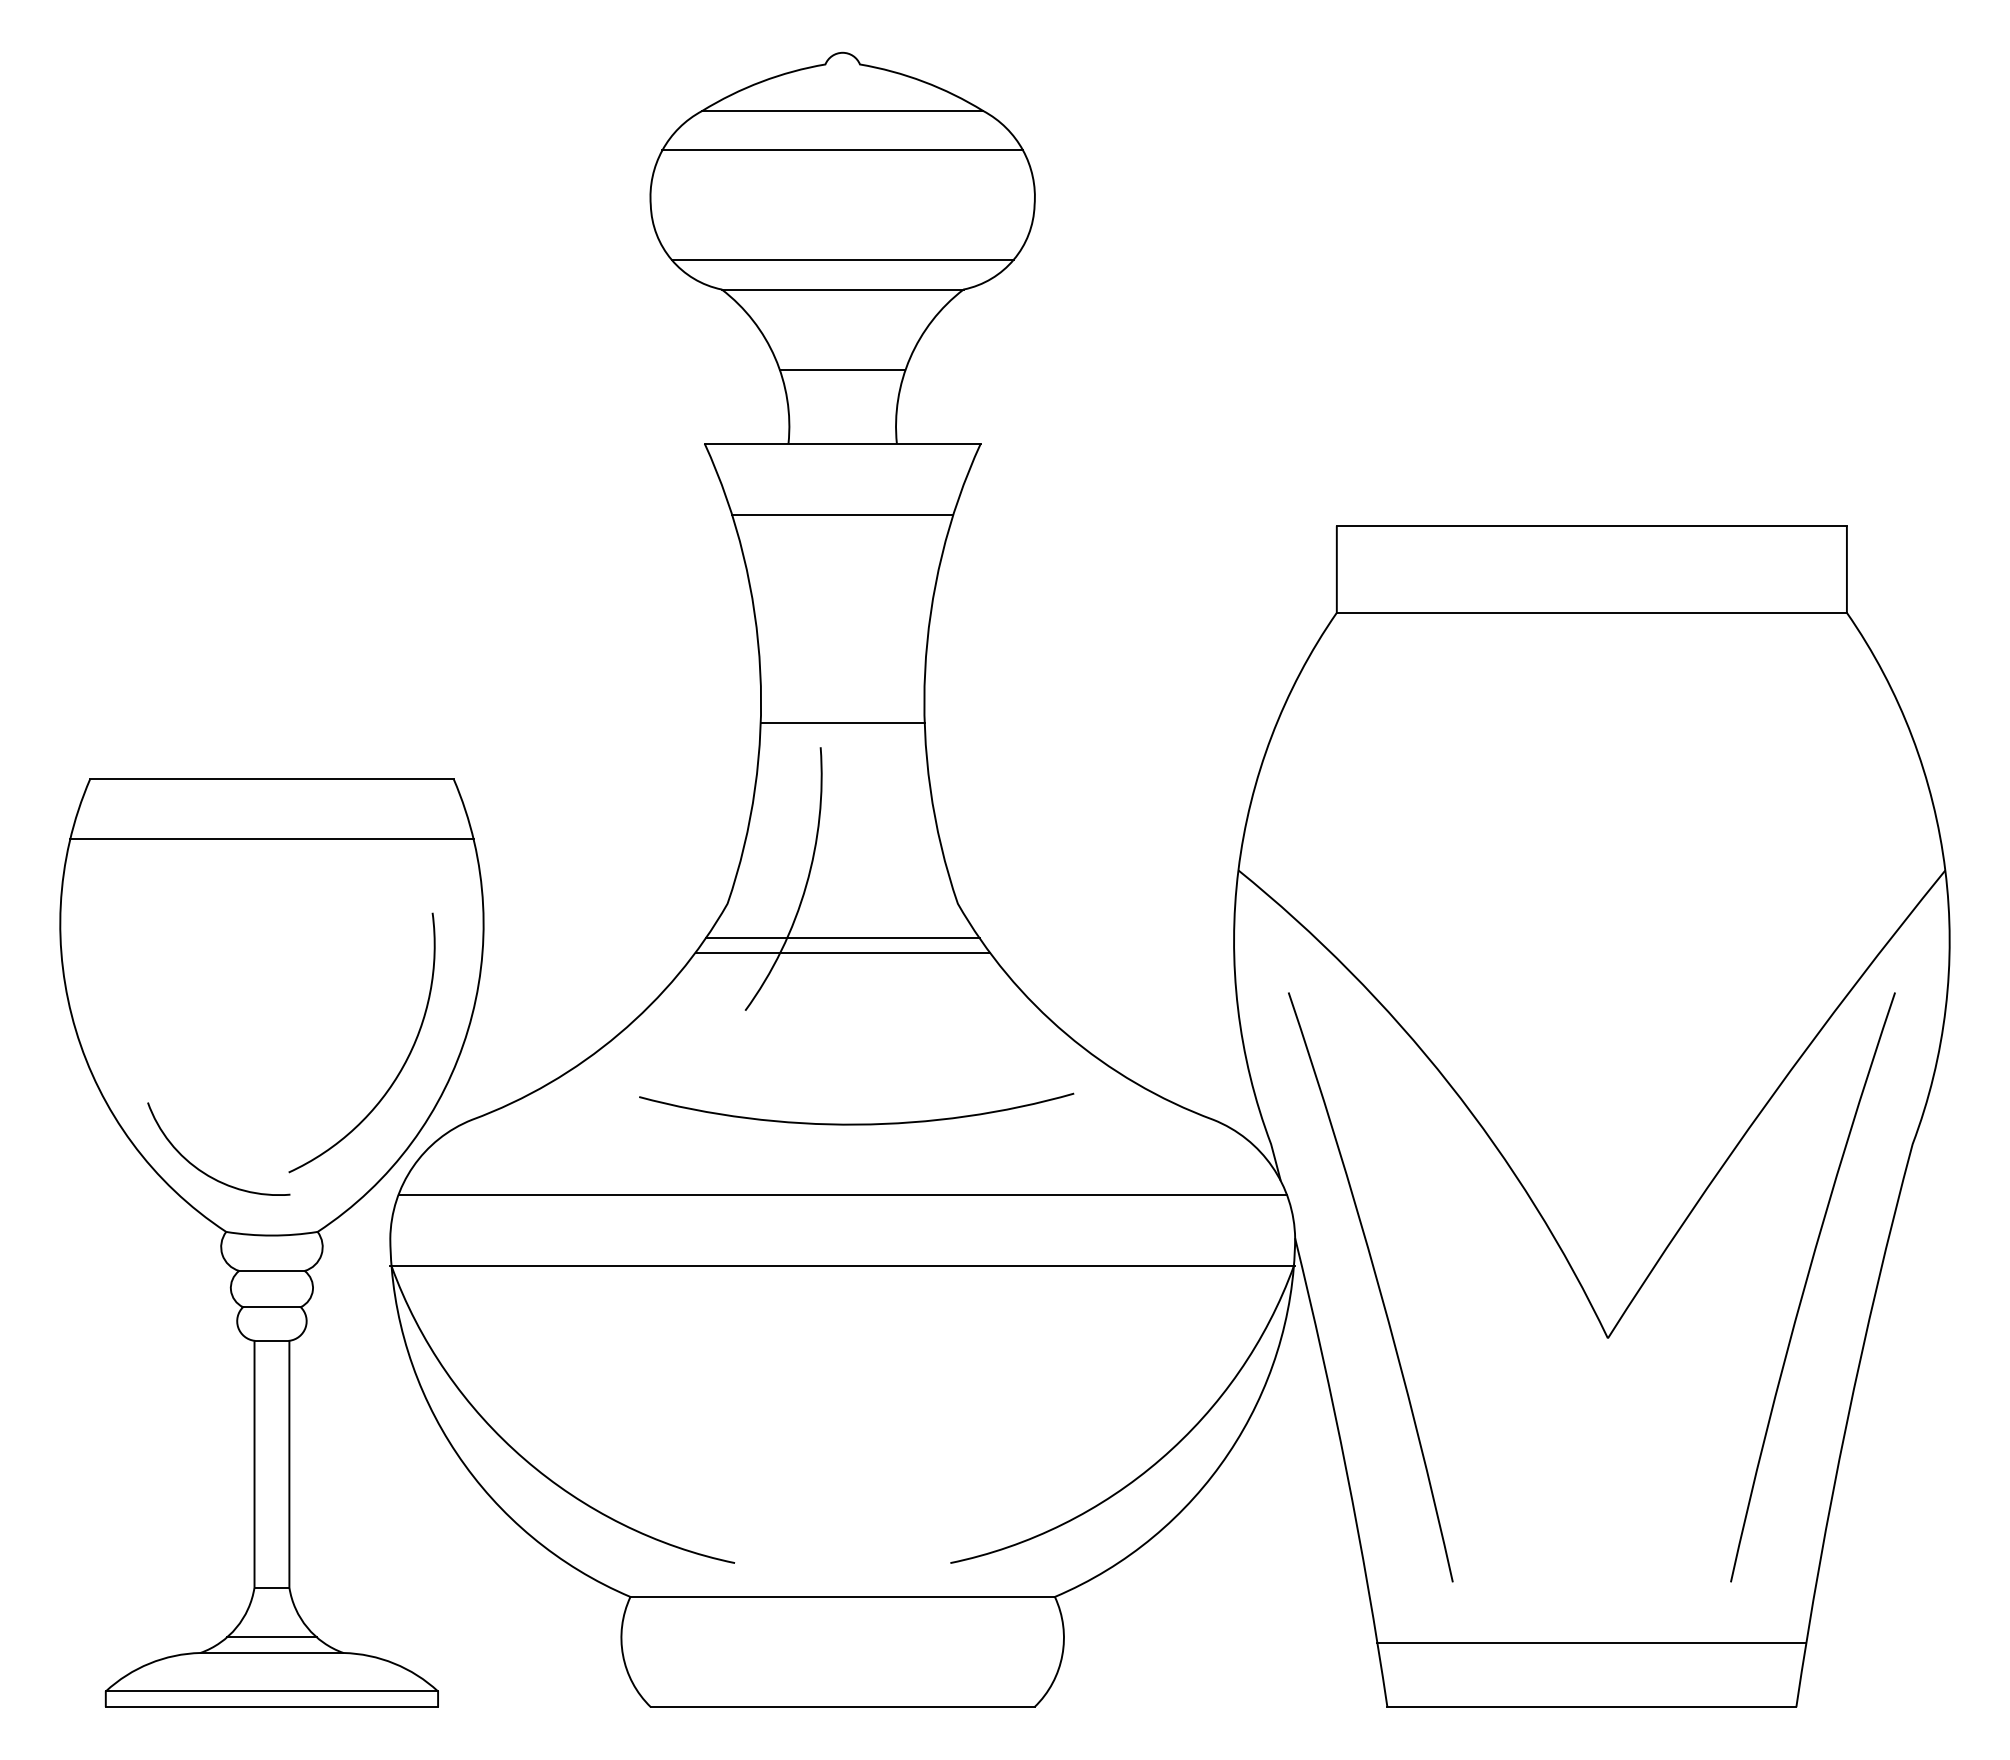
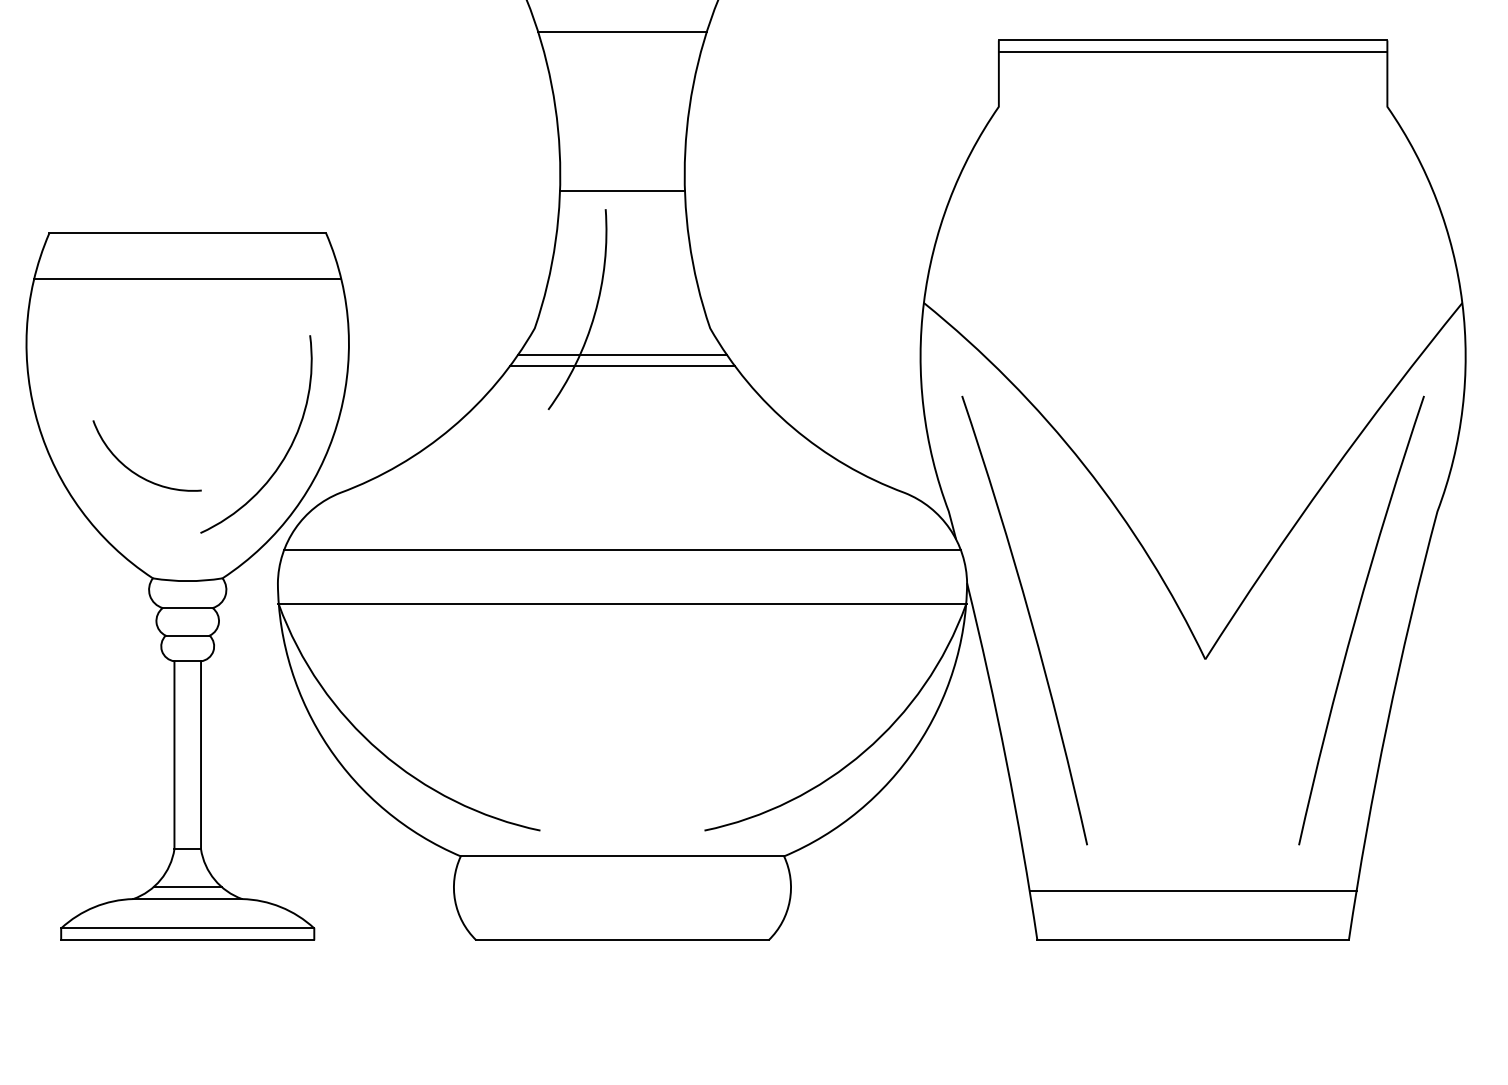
line: (1591, 612) -> (1192, 51), moved
arc: (856, 1123) -> (632, 495), removed
arc: (205, 1172) -> (137, 473), moved

